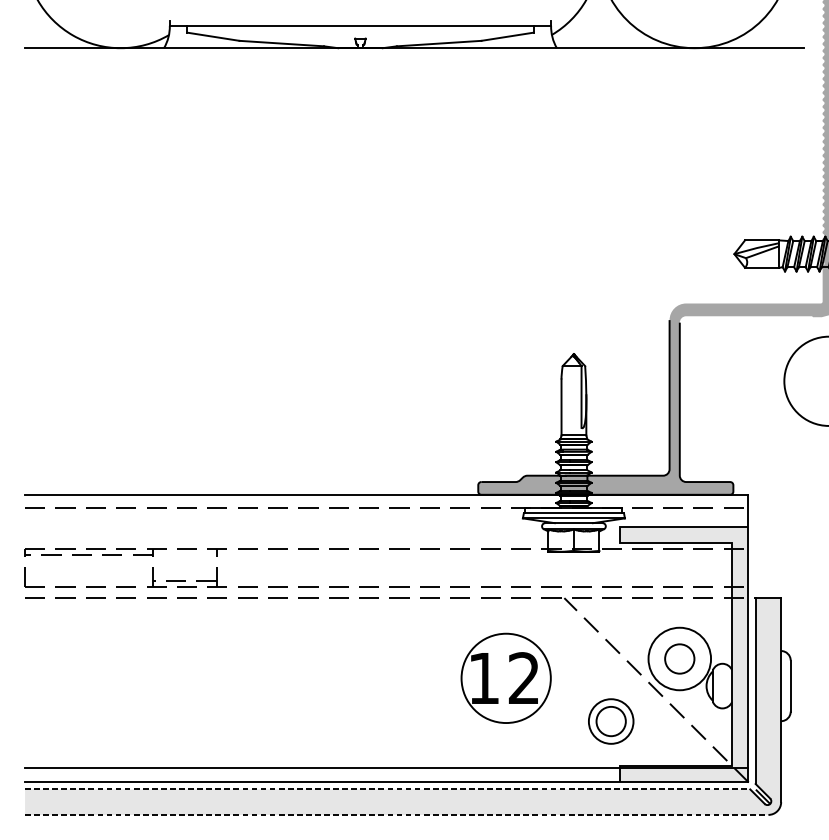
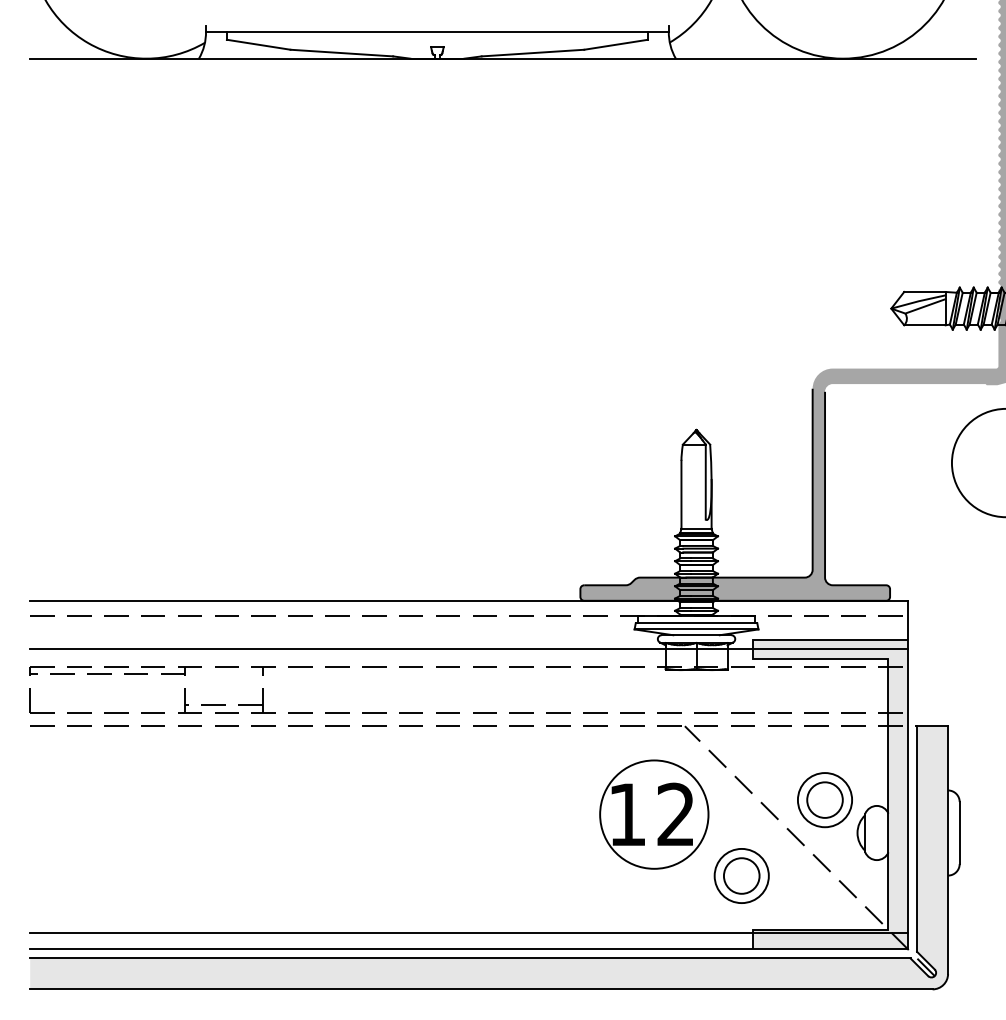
line: (386, 534) -> (468, 648), added
circle: (679, 659) -> (824, 800), size x0.71
part: (506, 678) -> (654, 814), moved
line: (387, 789) -> (470, 958), dashed -> solid
line: (396, 815) -> (481, 989), dashed -> solid

